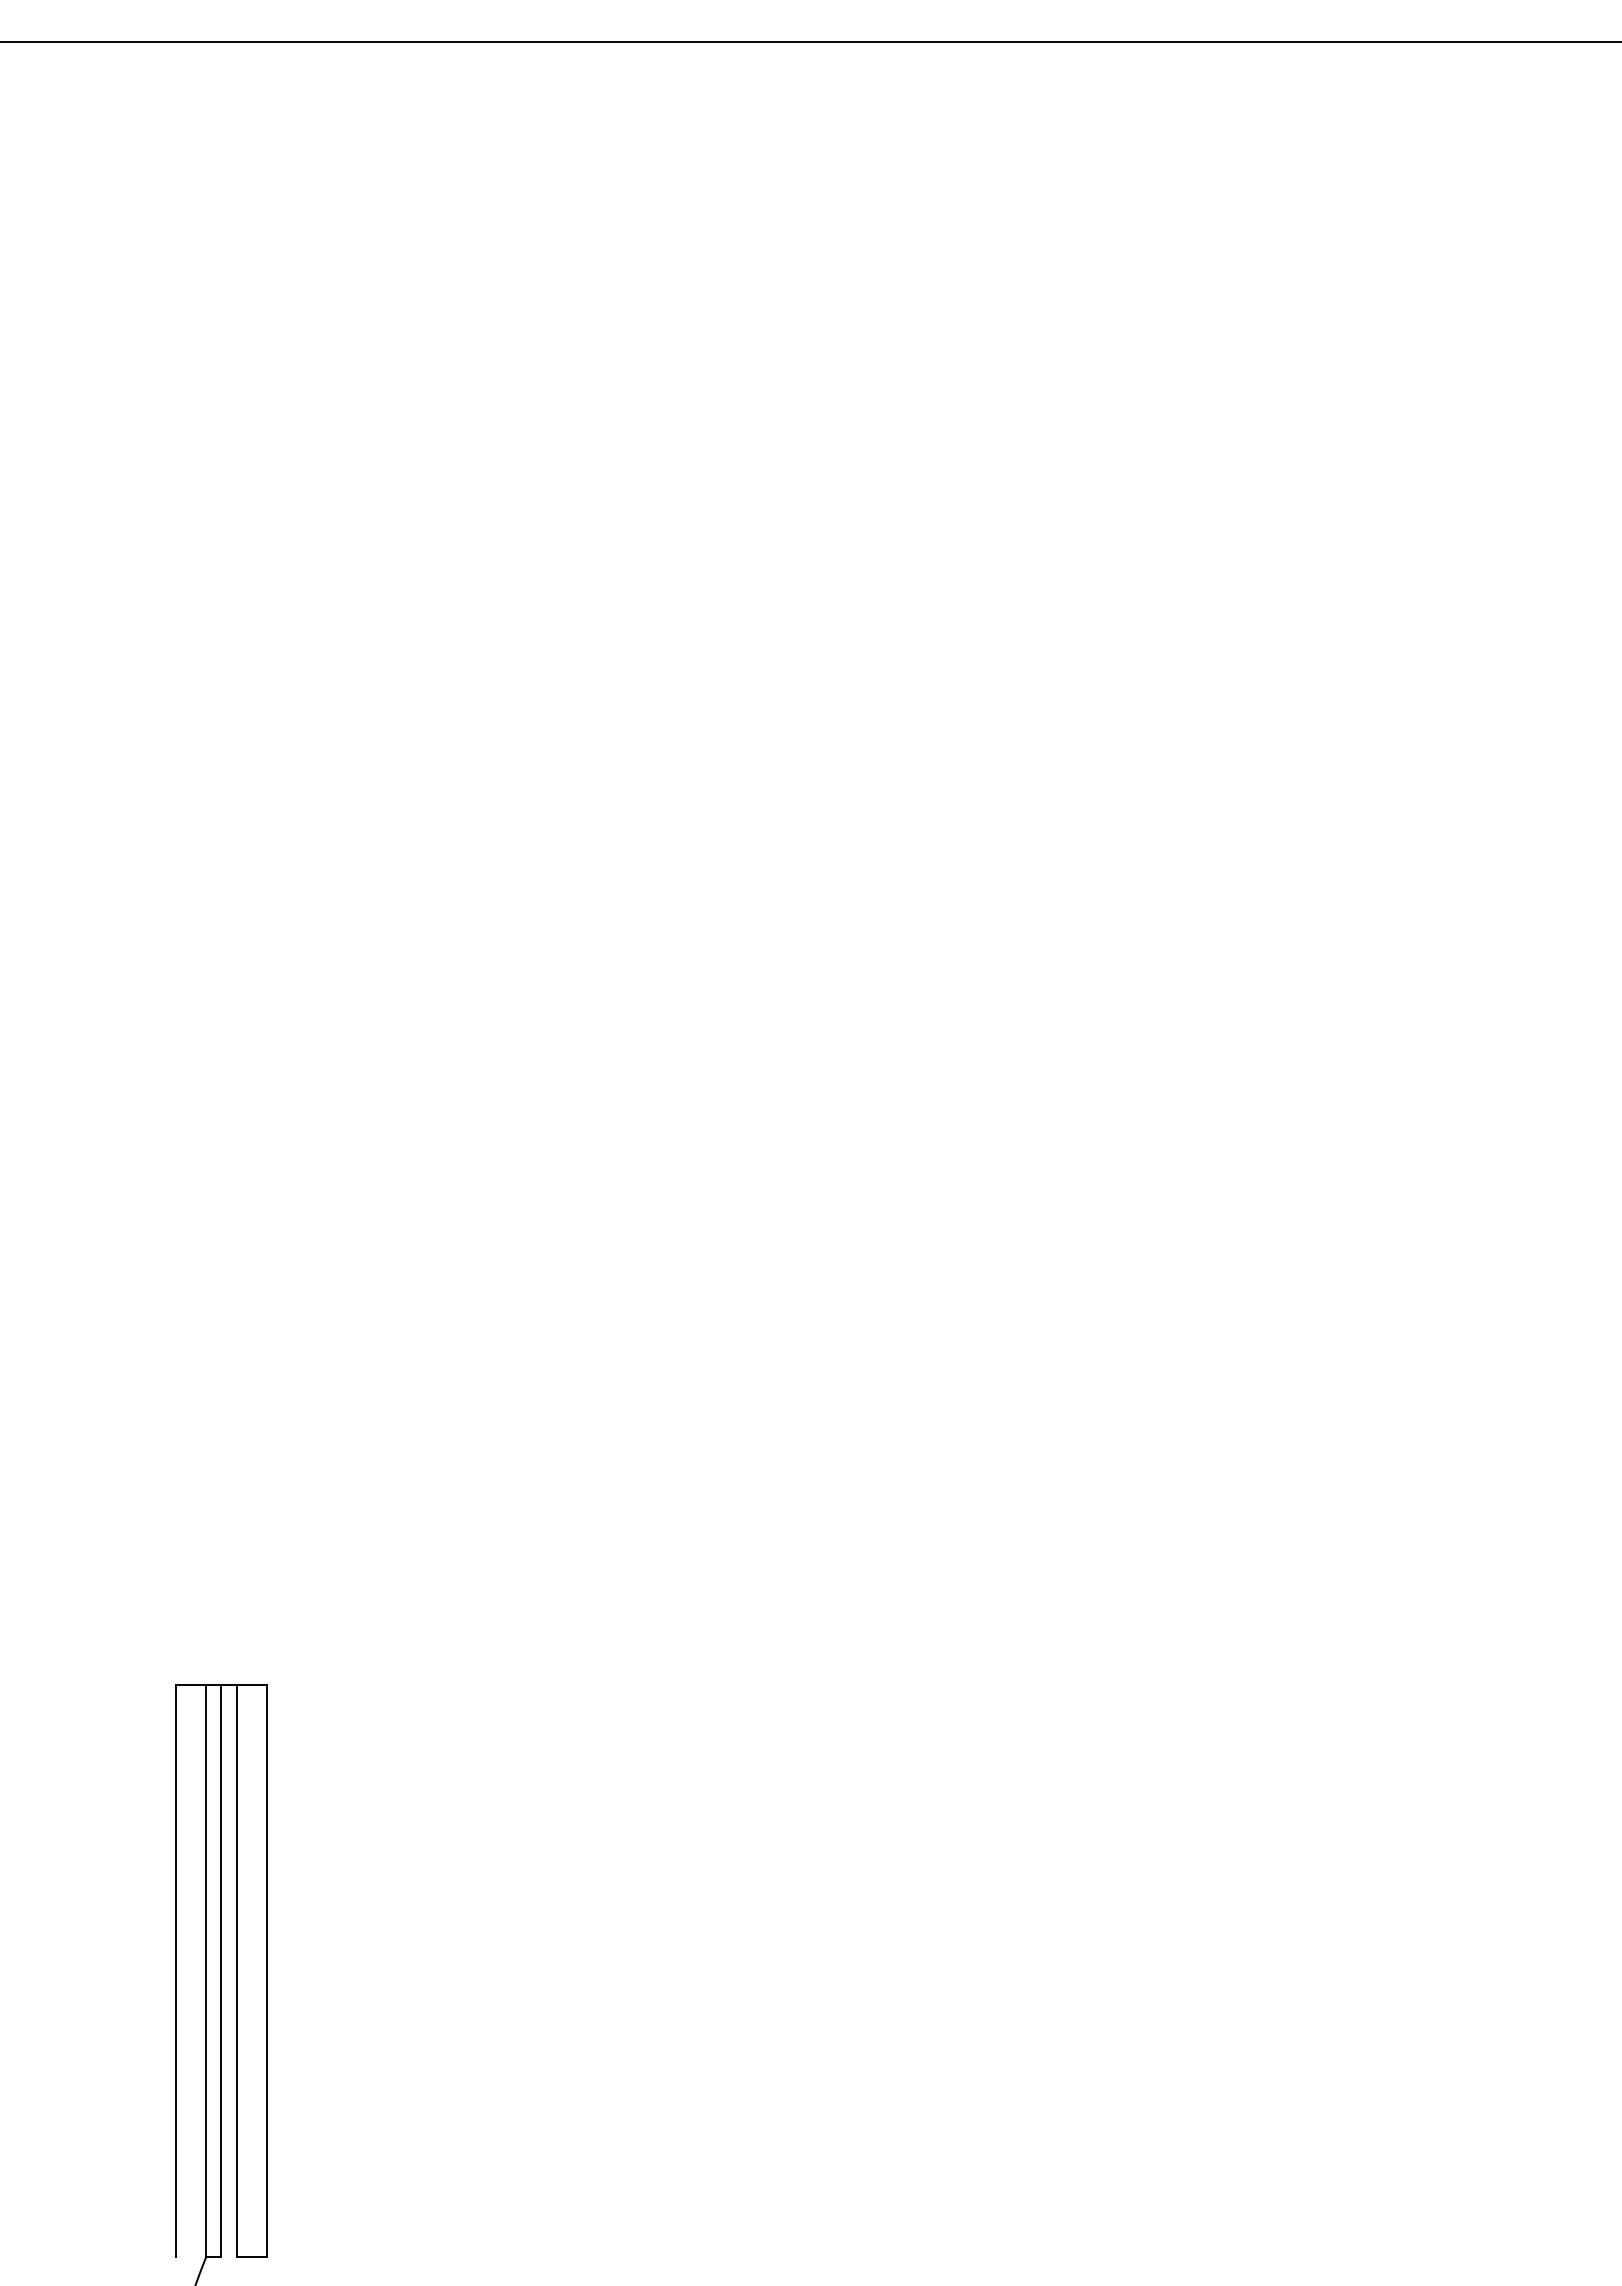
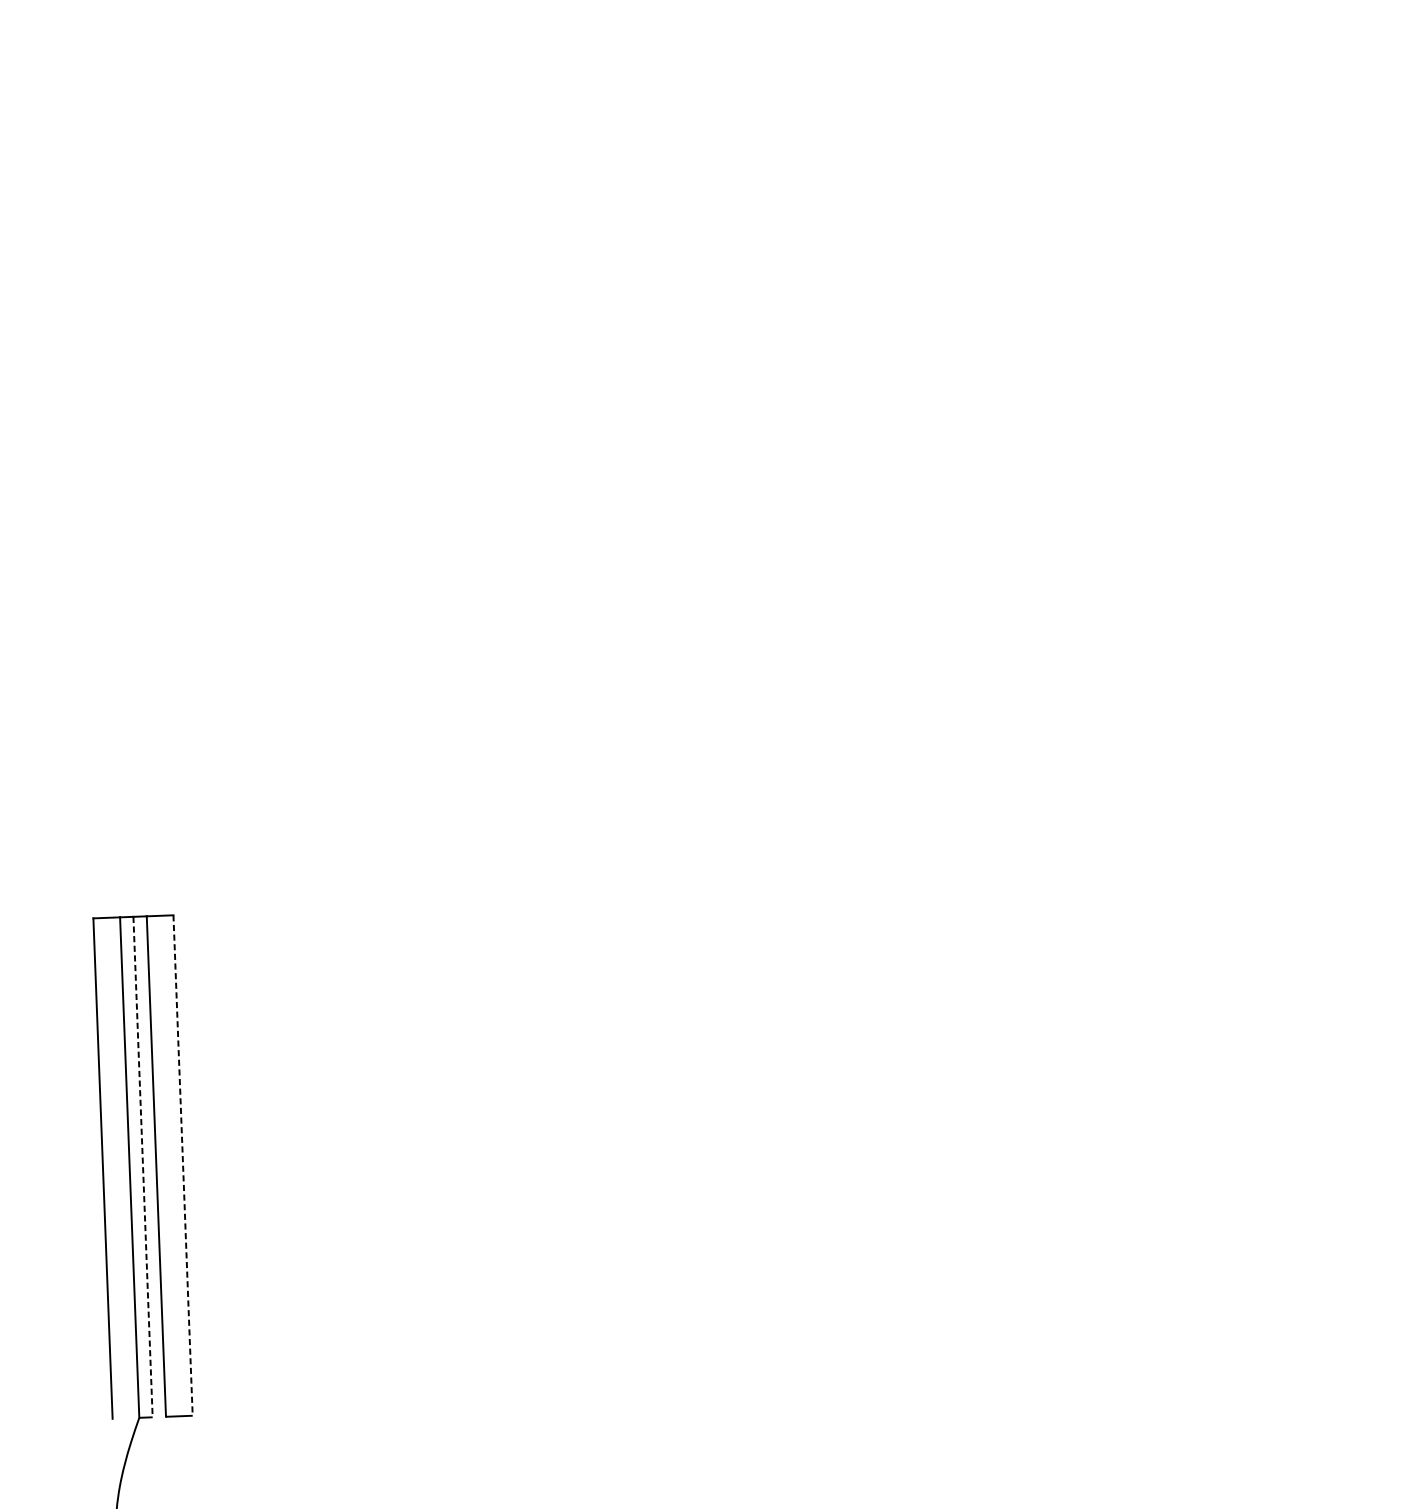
line: (221, 1971) -> (143, 1167), solid -> dashed
line: (267, 1971) -> (183, 1165), solid -> dashed

